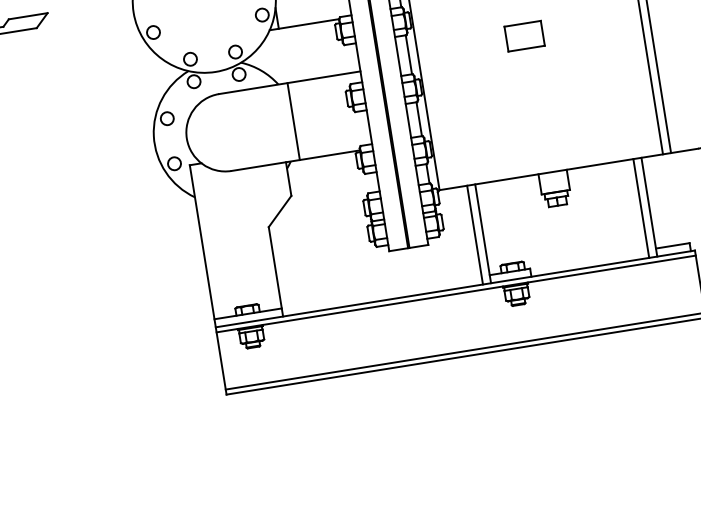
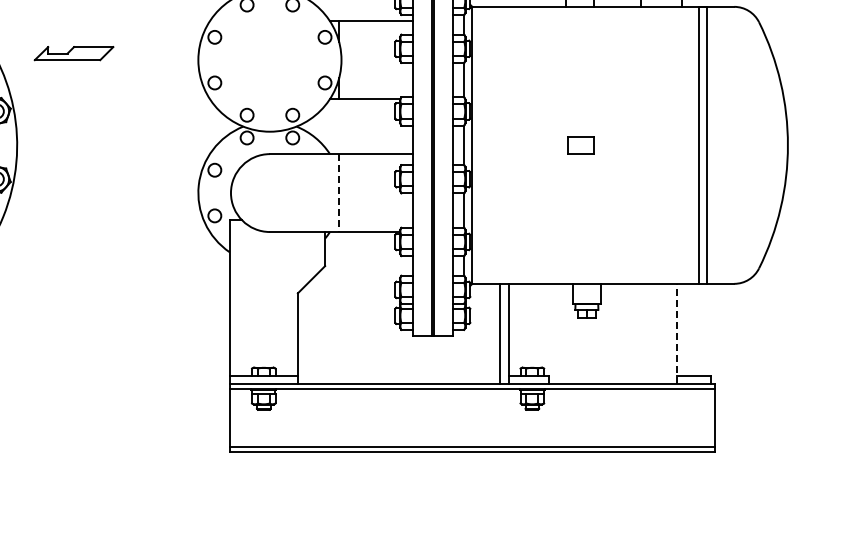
part: (524, 36) -> (580, 145), size x0.7
line: (294, 121) -> (339, 193), solid -> dashed
line: (648, 206) -> (676, 333), solid -> dashed
line: (641, 208) -> (668, 333), removed

